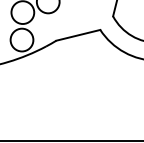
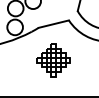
part: (77, 88) -> (53, 60), added

